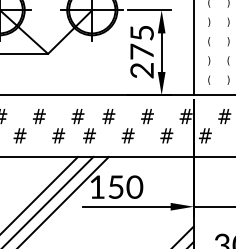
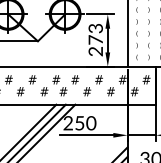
text: (141, 33) -> (95, 28), 275 -> 273
text: (96, 187) -> (67, 123), 150 -> 250

